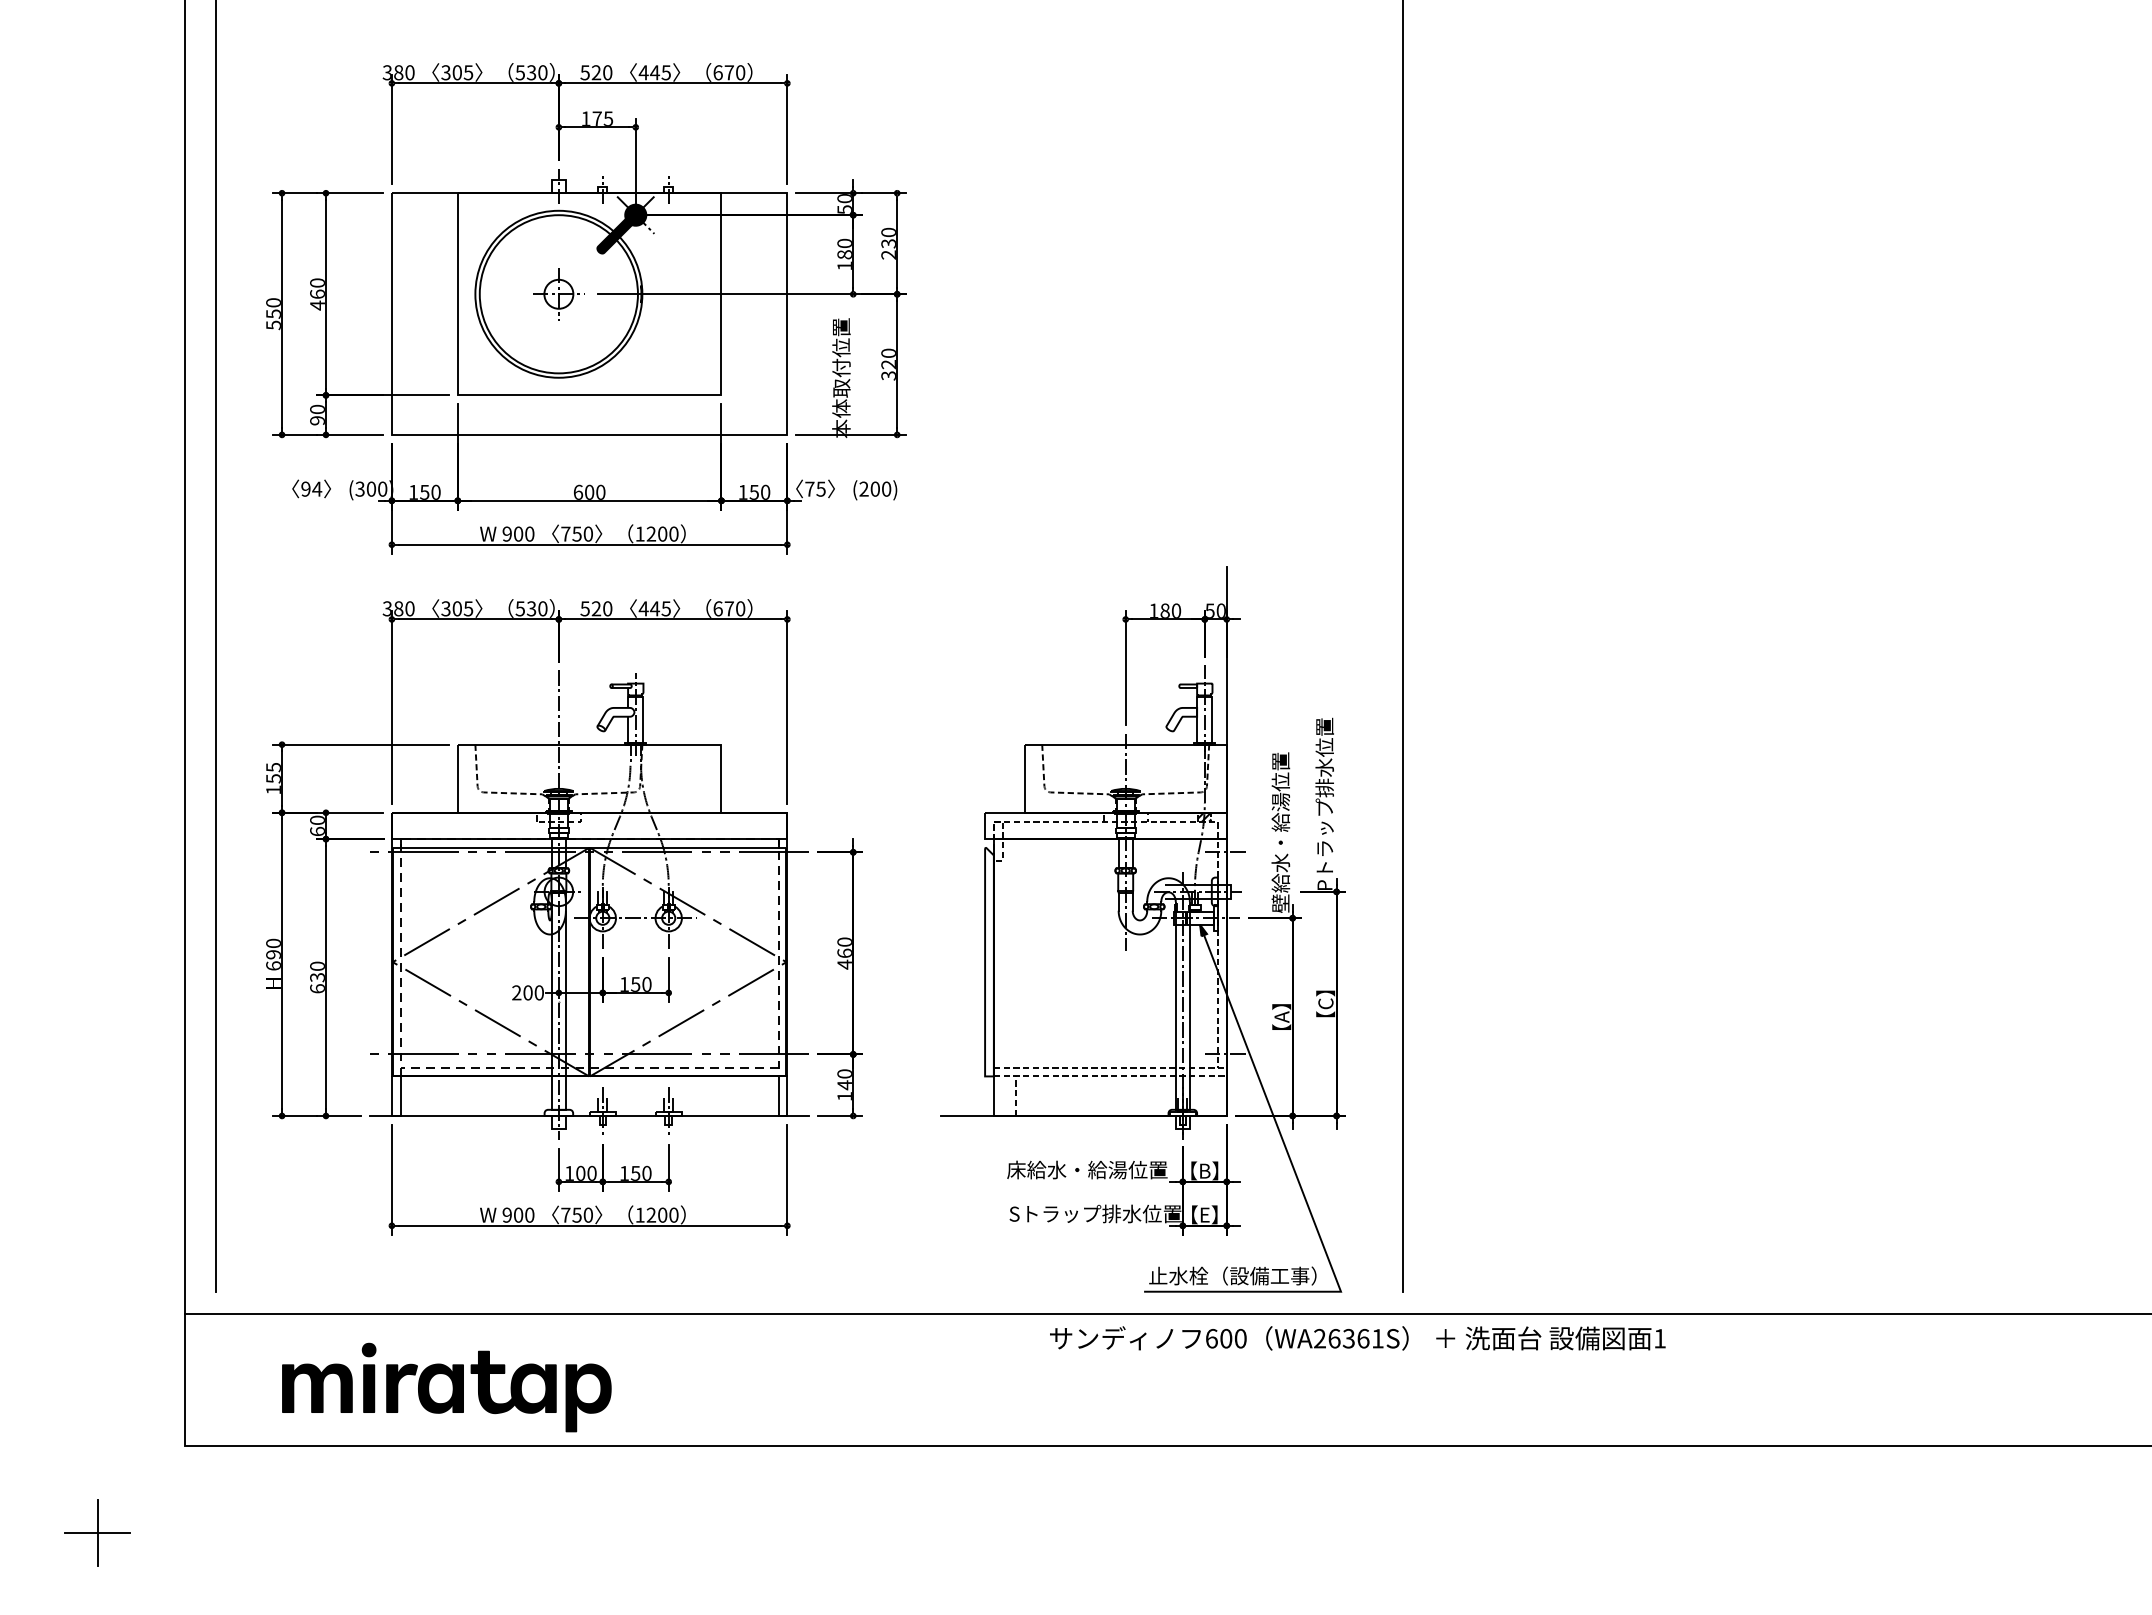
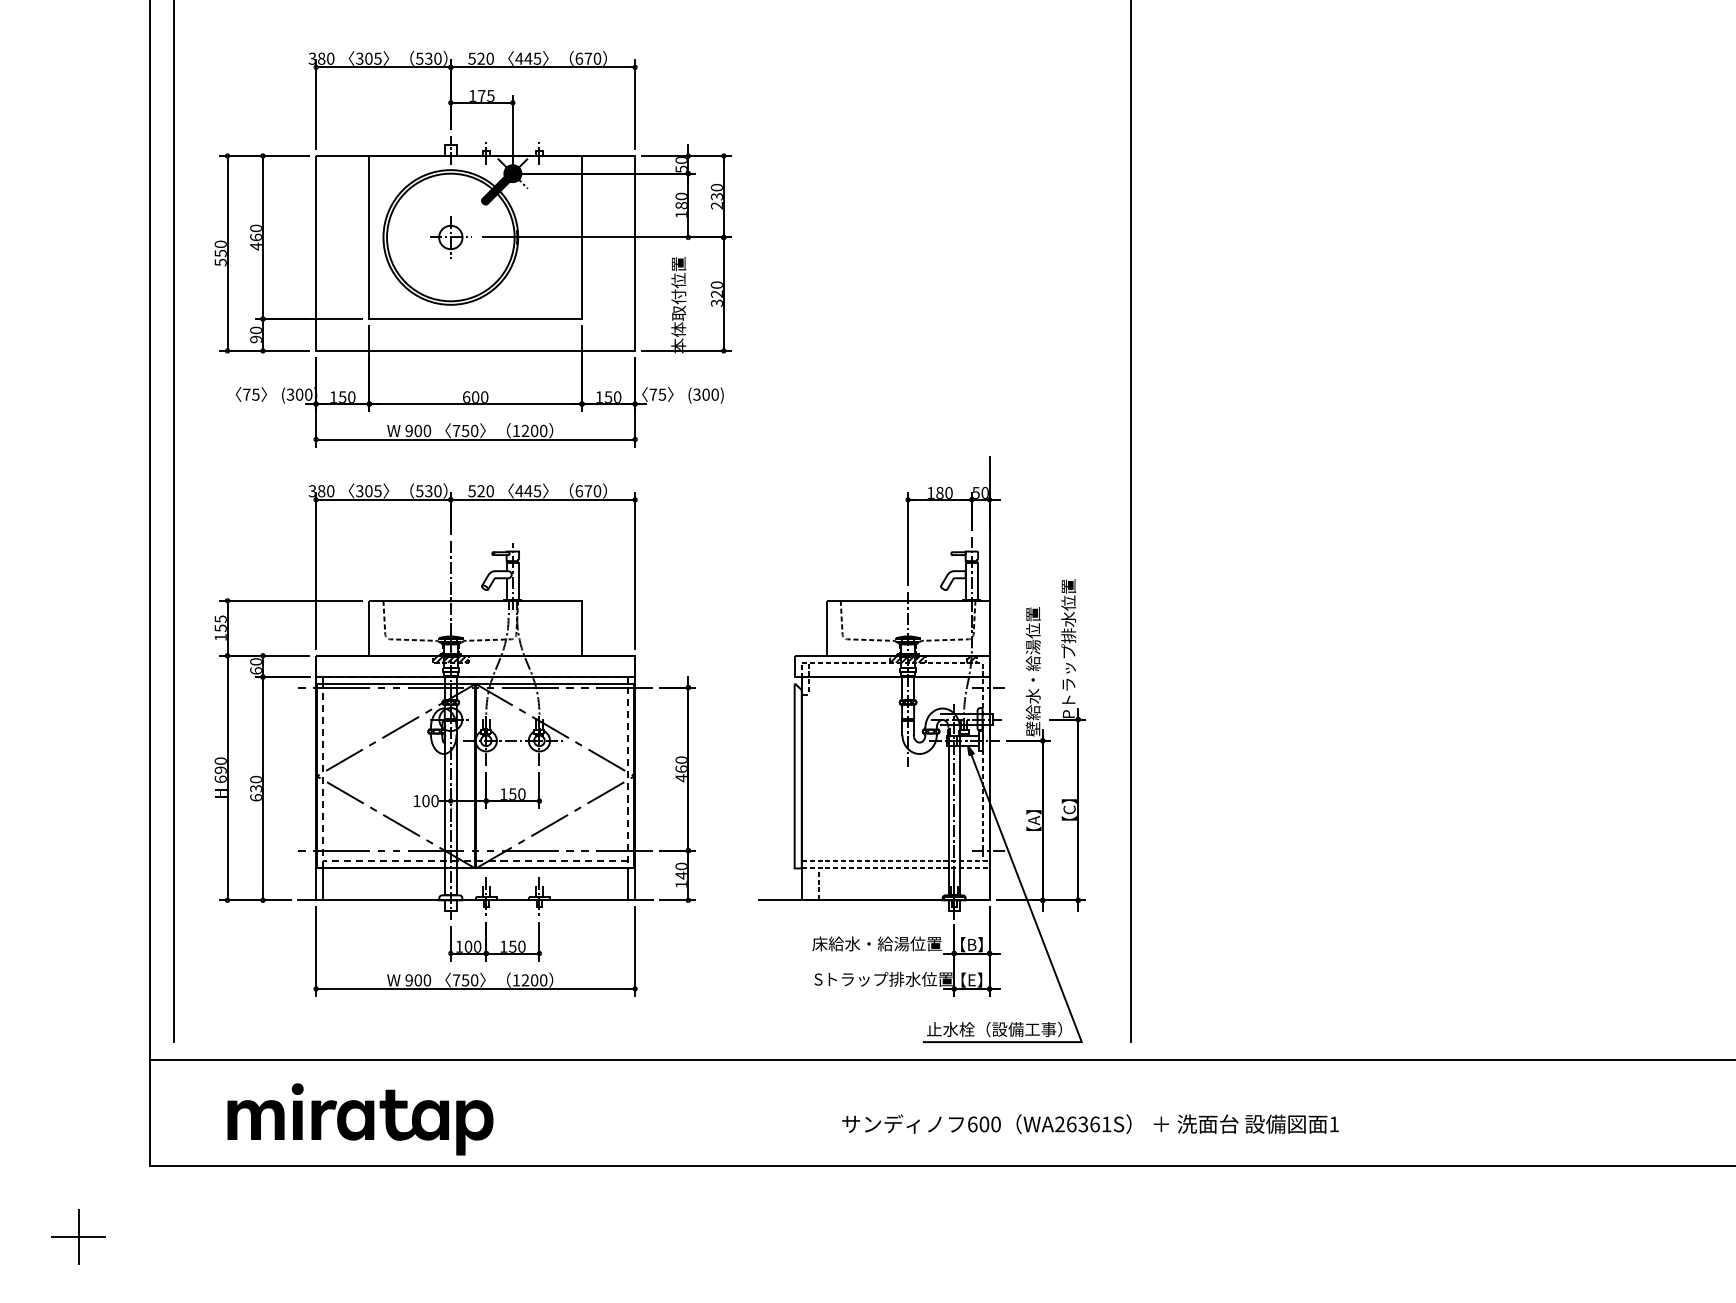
text: (311, 488) -> (251, 394), 94 -> 75
text: (863, 489) -> (696, 394), (200) -> (300)
hatch: (558, 816) -> (450, 658), added
hatch: (1125, 816) -> (907, 658), added
text: (516, 992) -> (416, 800), 200 -> 100
text: (1357, 1338) -> (1090, 1124), moved

